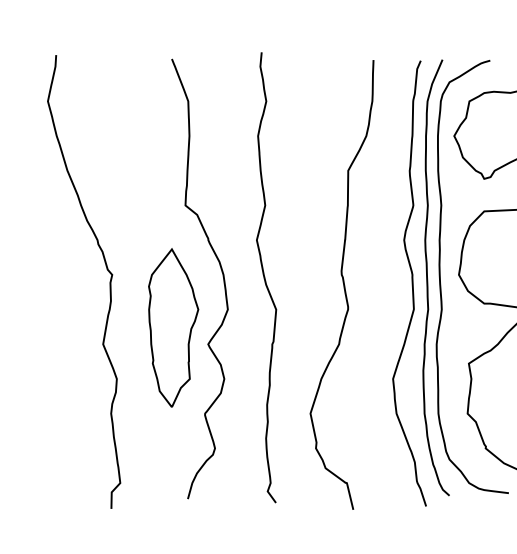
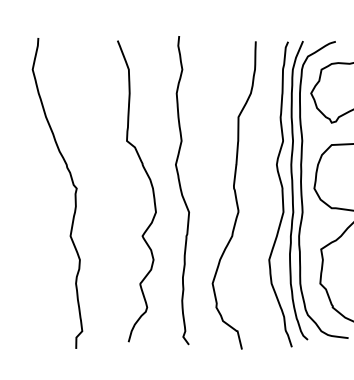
part: (173, 327) -> (118, 224), removed

